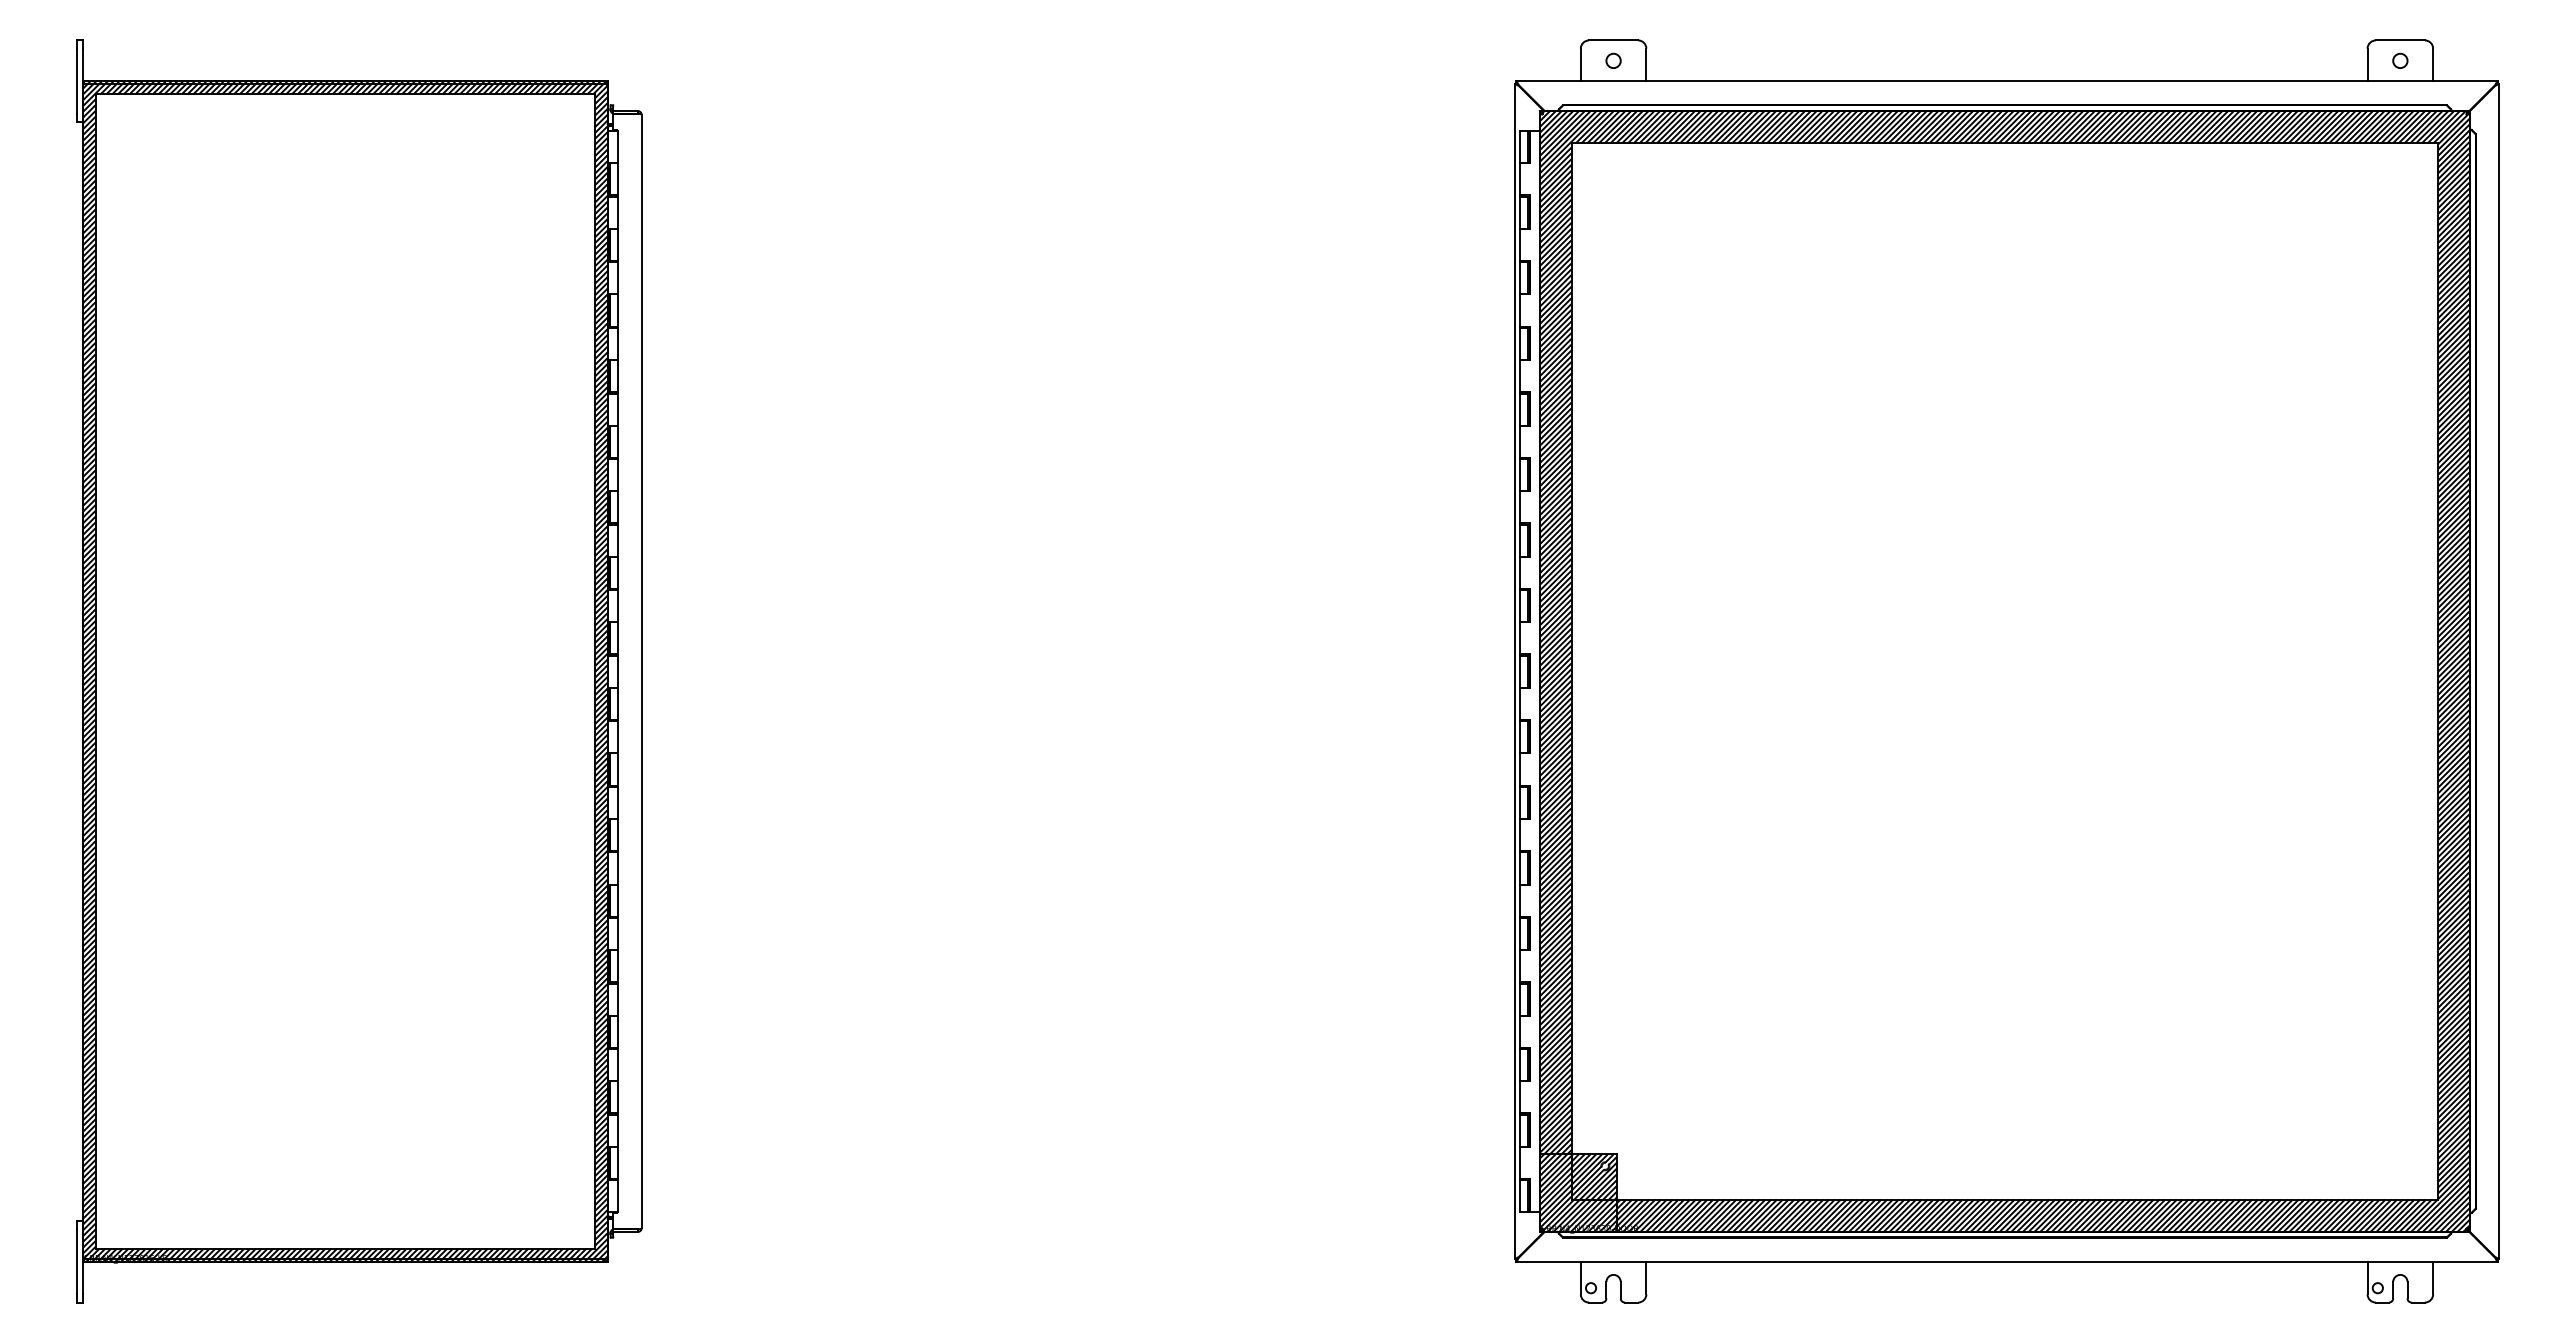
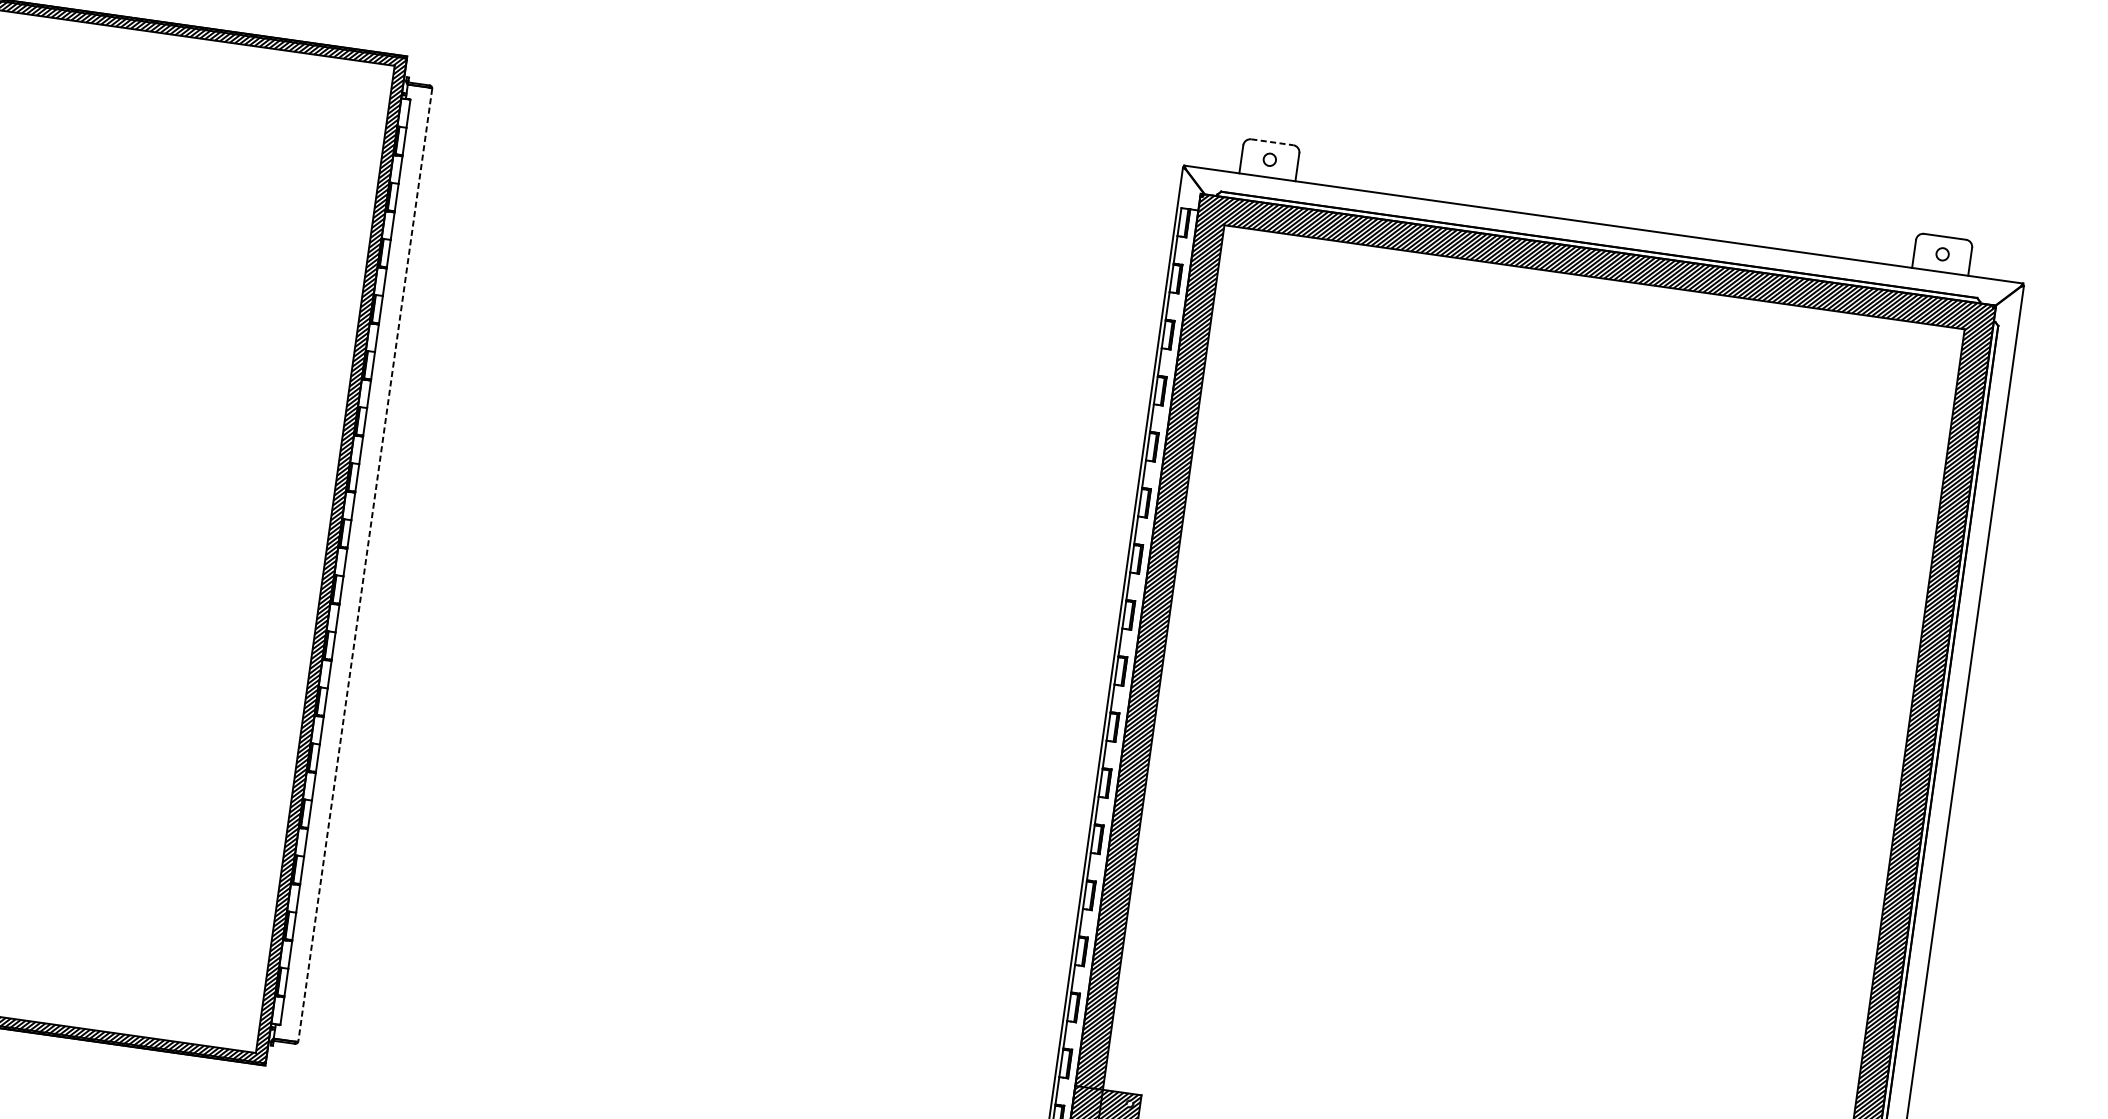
line: (1613, 40) -> (1272, 142), solid -> dashed
line: (641, 671) -> (365, 565), solid -> dashed

